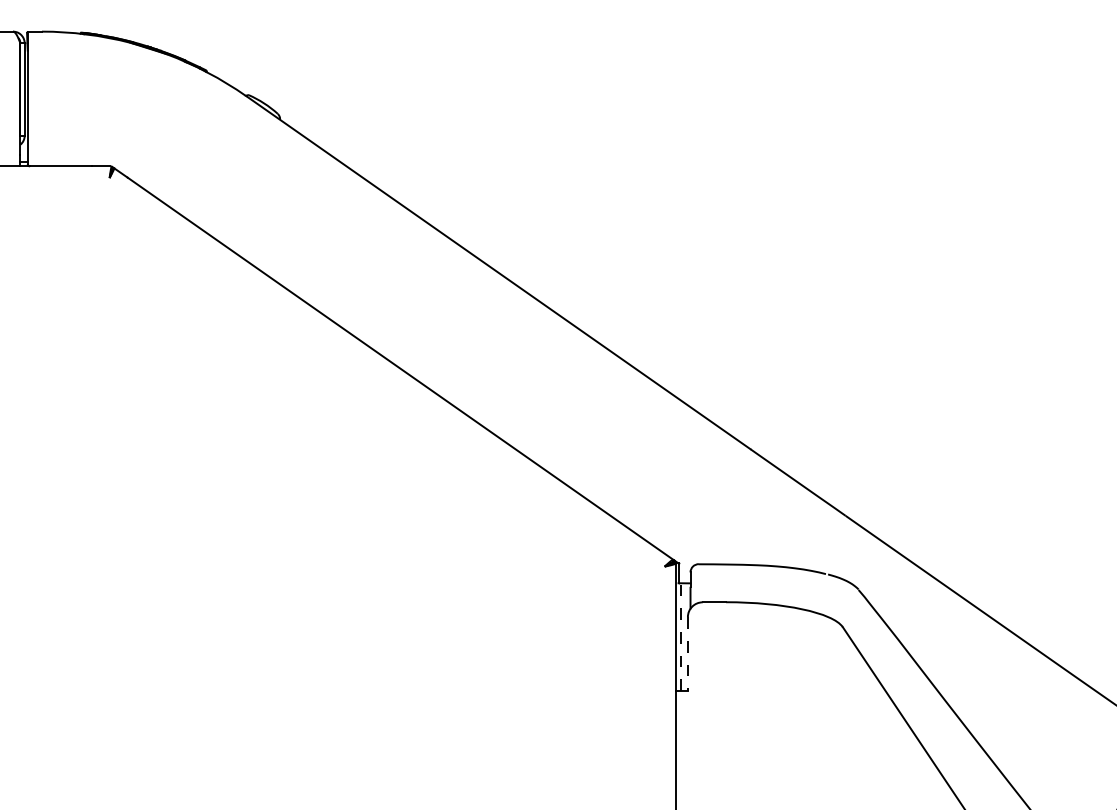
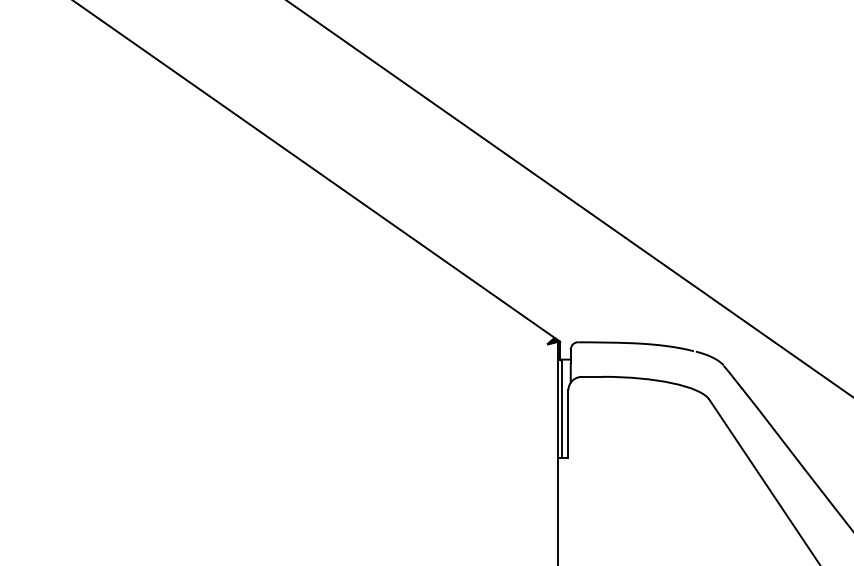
line: (680, 637) -> (561, 408), dashed -> solid
line: (687, 654) -> (568, 424), dashed -> solid

